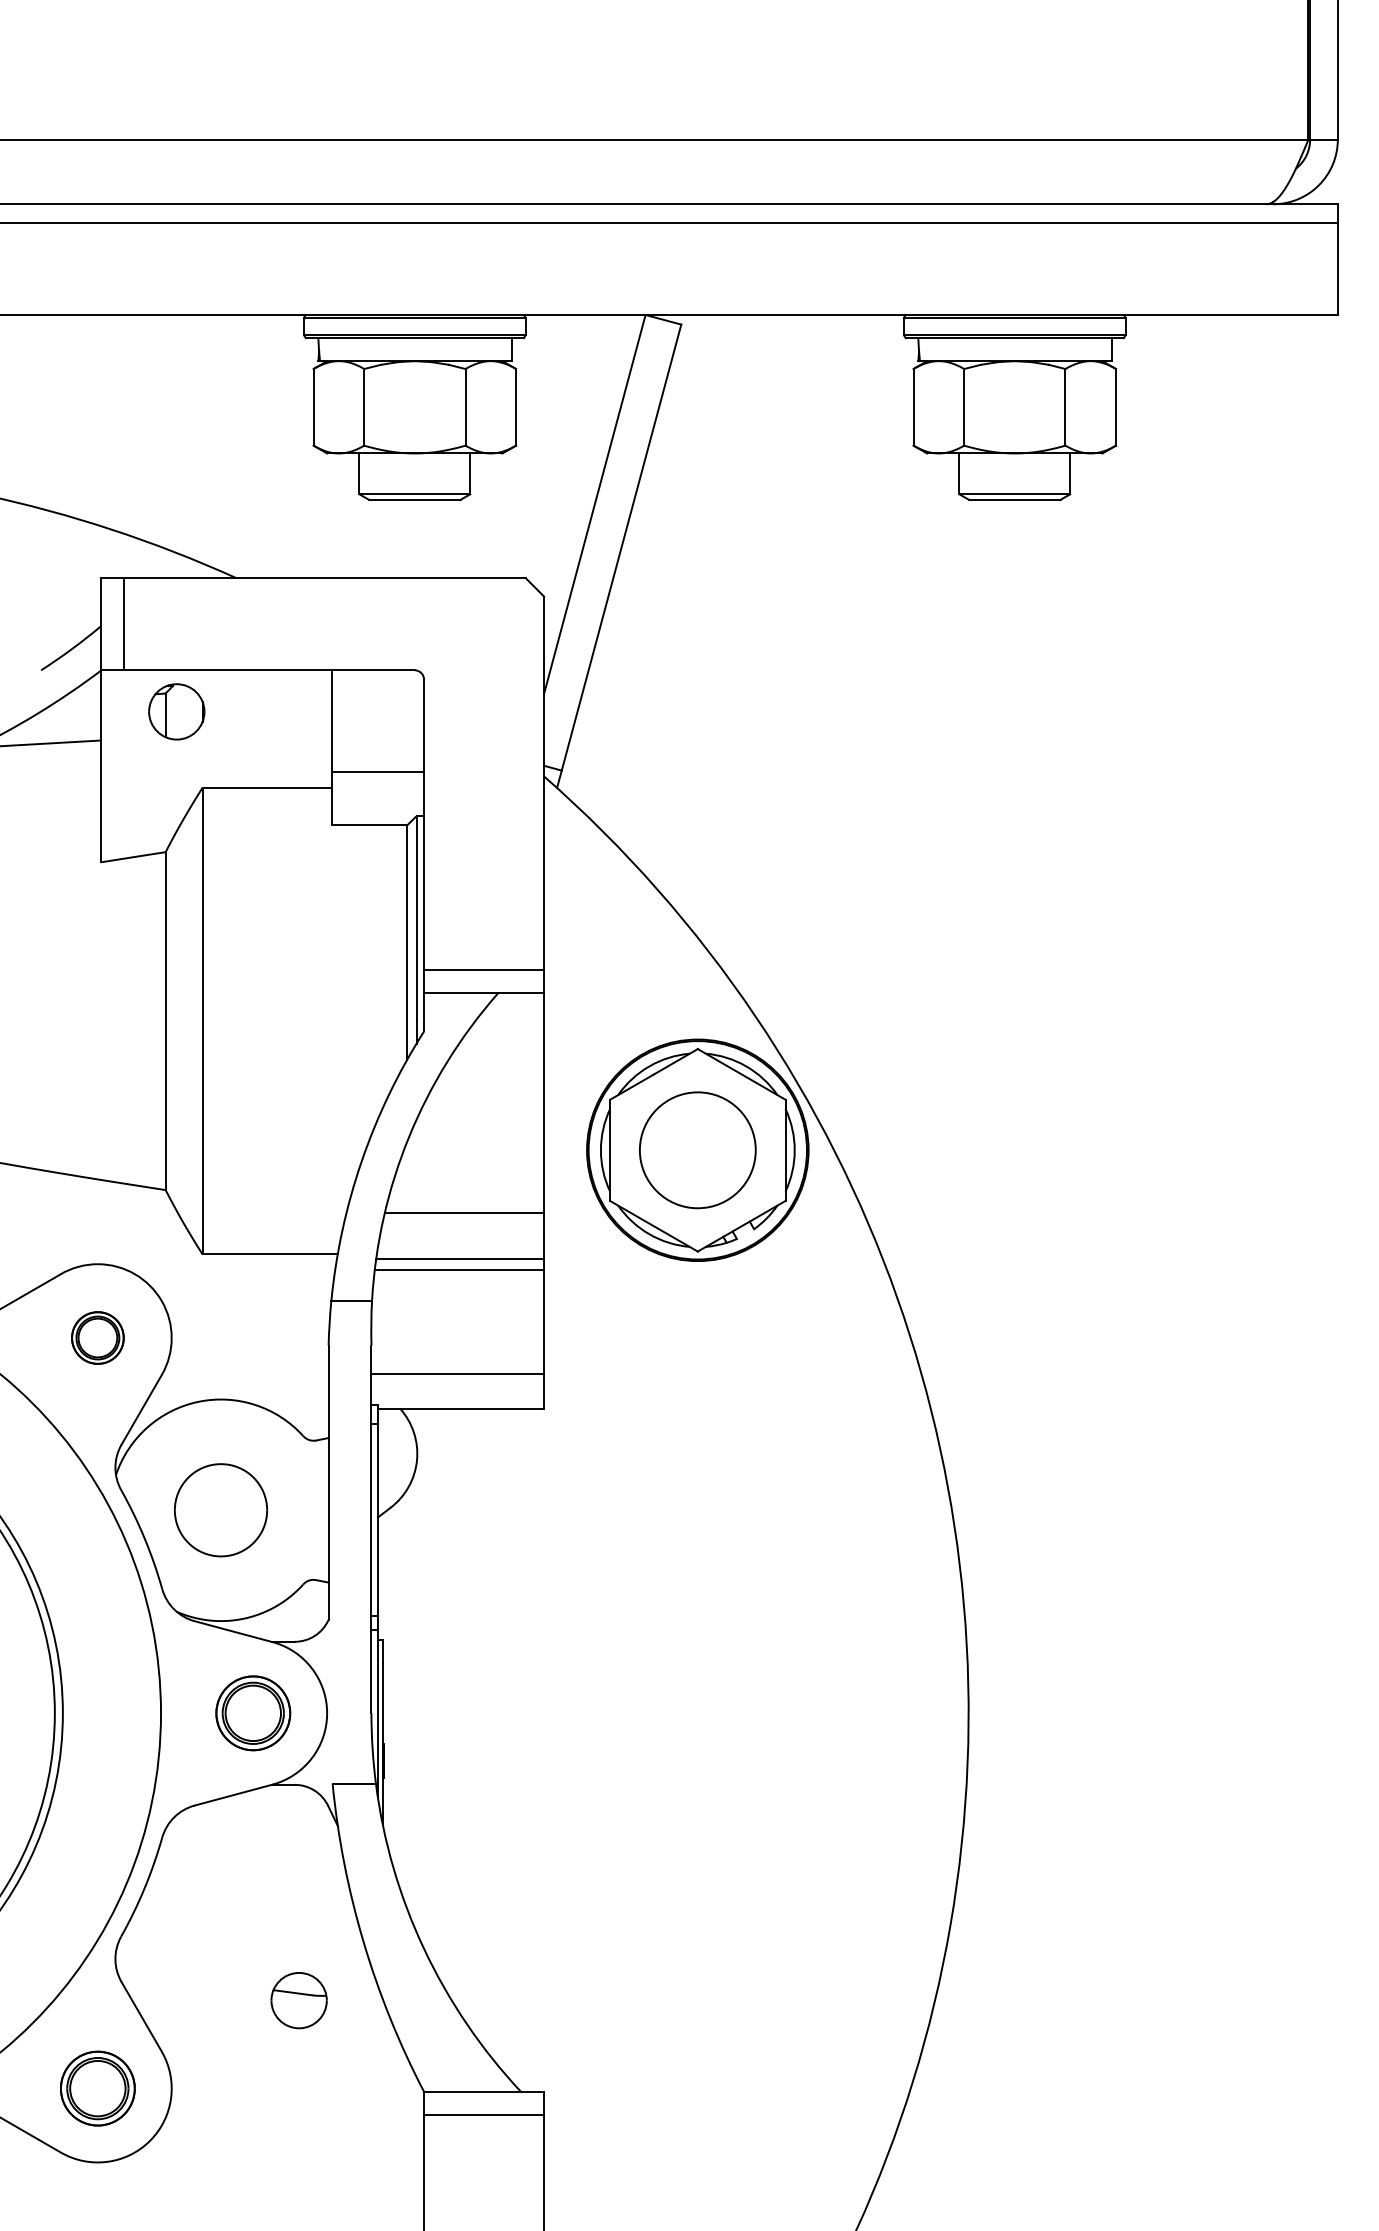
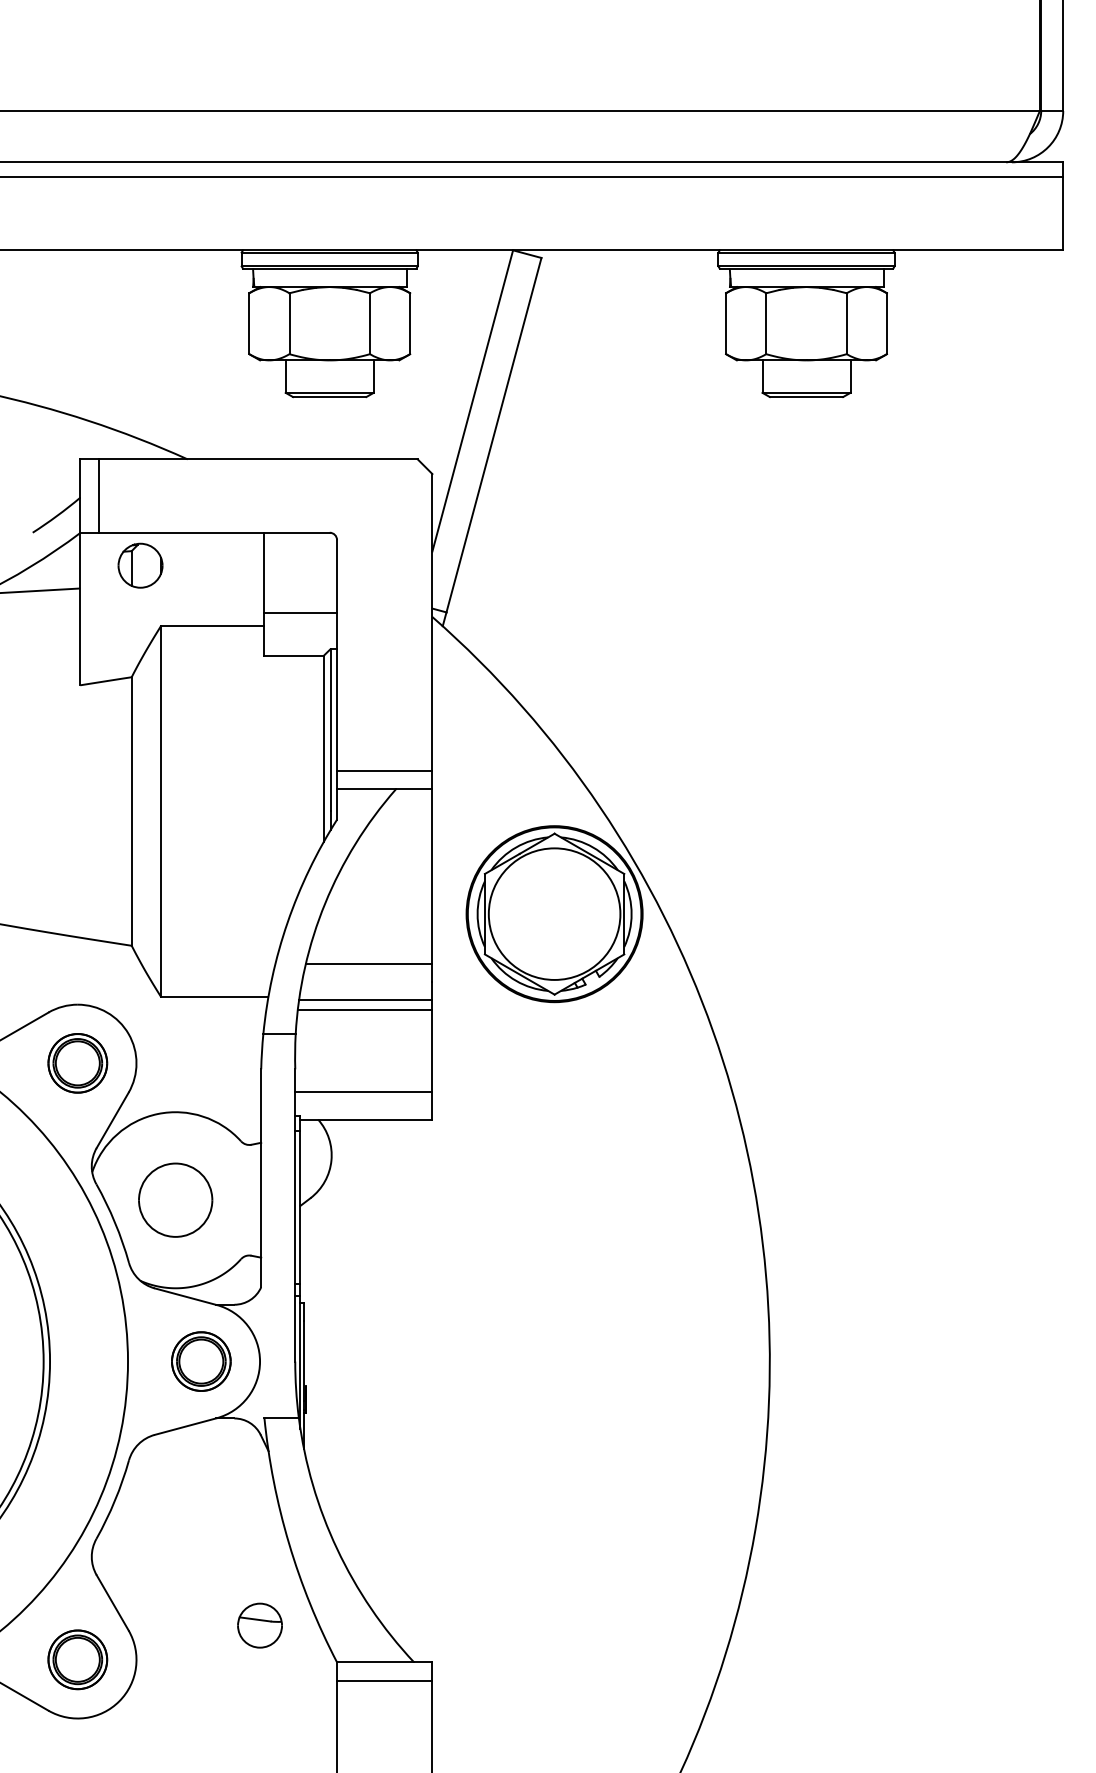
circle: (697, 1150) -> (554, 914), size x1.43
part: (97, 1337) -> (77, 1062), size x1.43
part: (298, 2000) -> (259, 1625), moved

